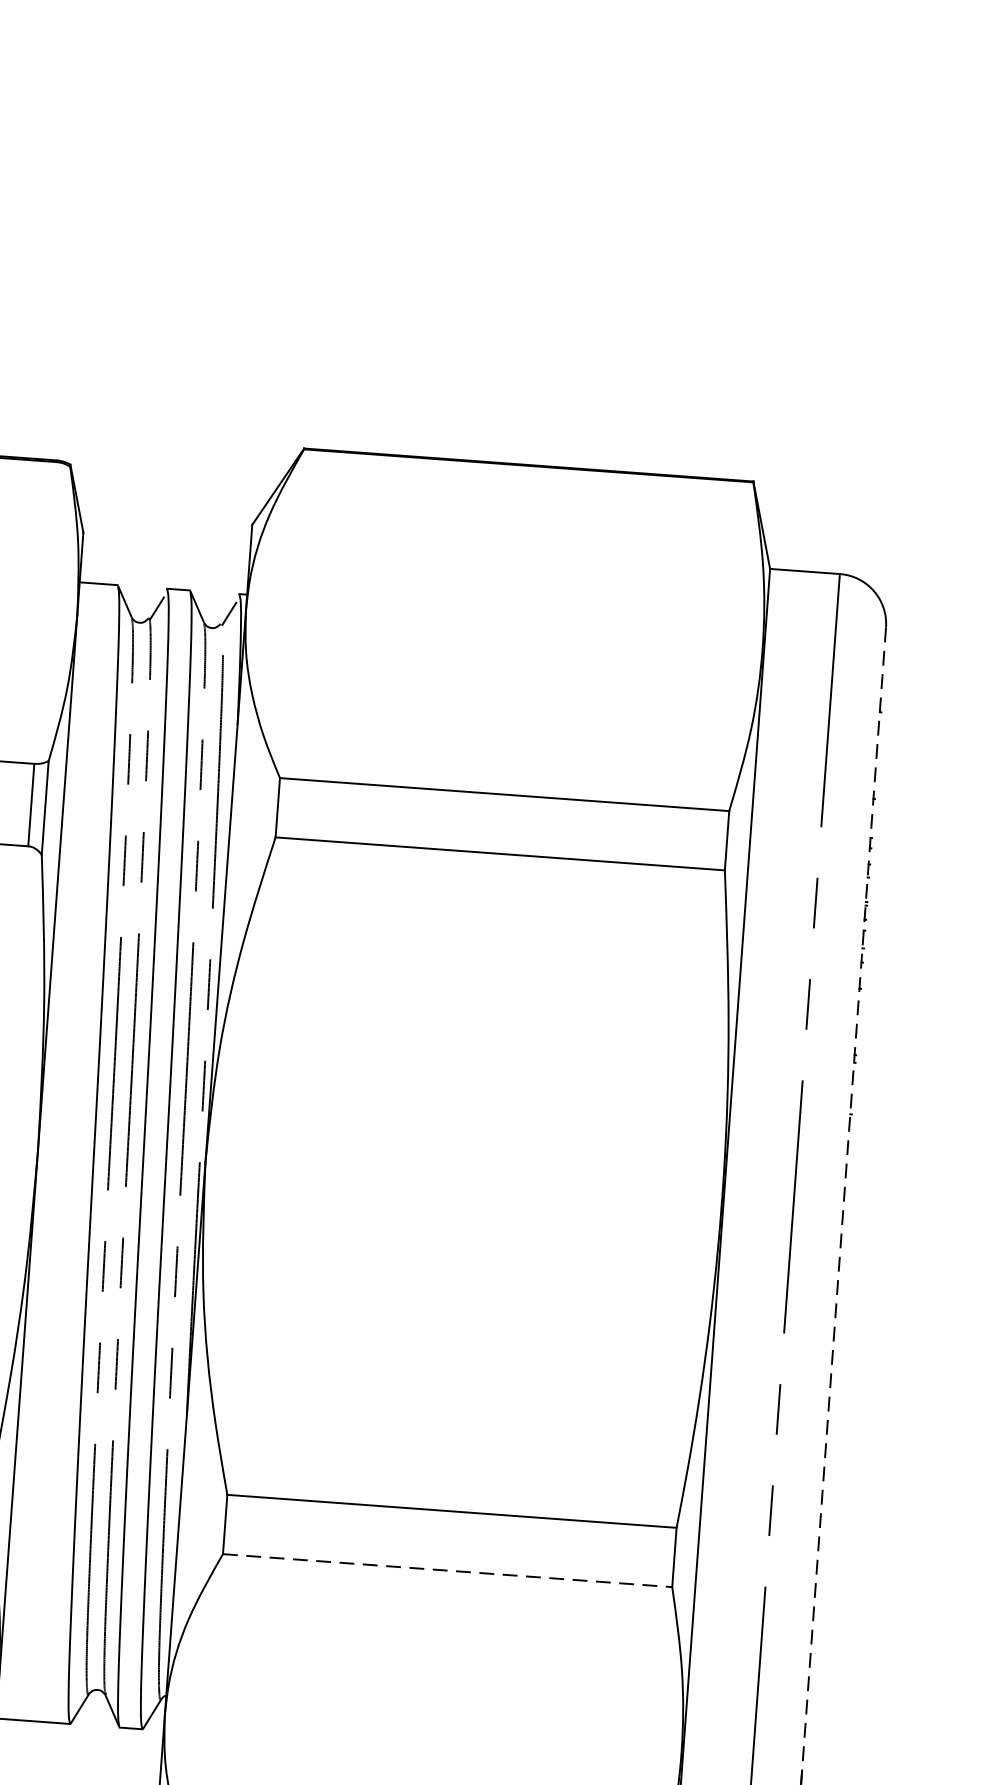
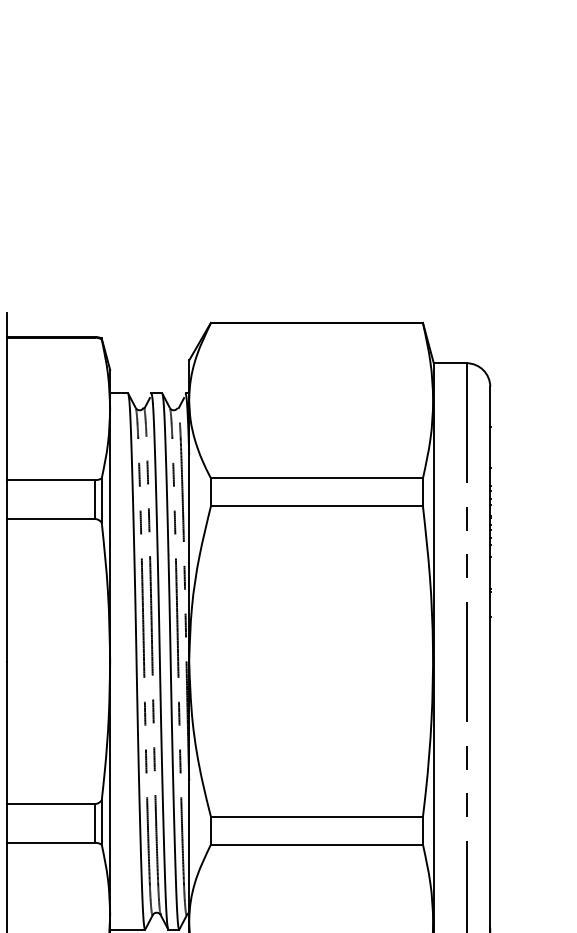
line: (844, 1201) -> (490, 657), dashed -> solid
line: (448, 1570) -> (317, 844), dashed -> solid

